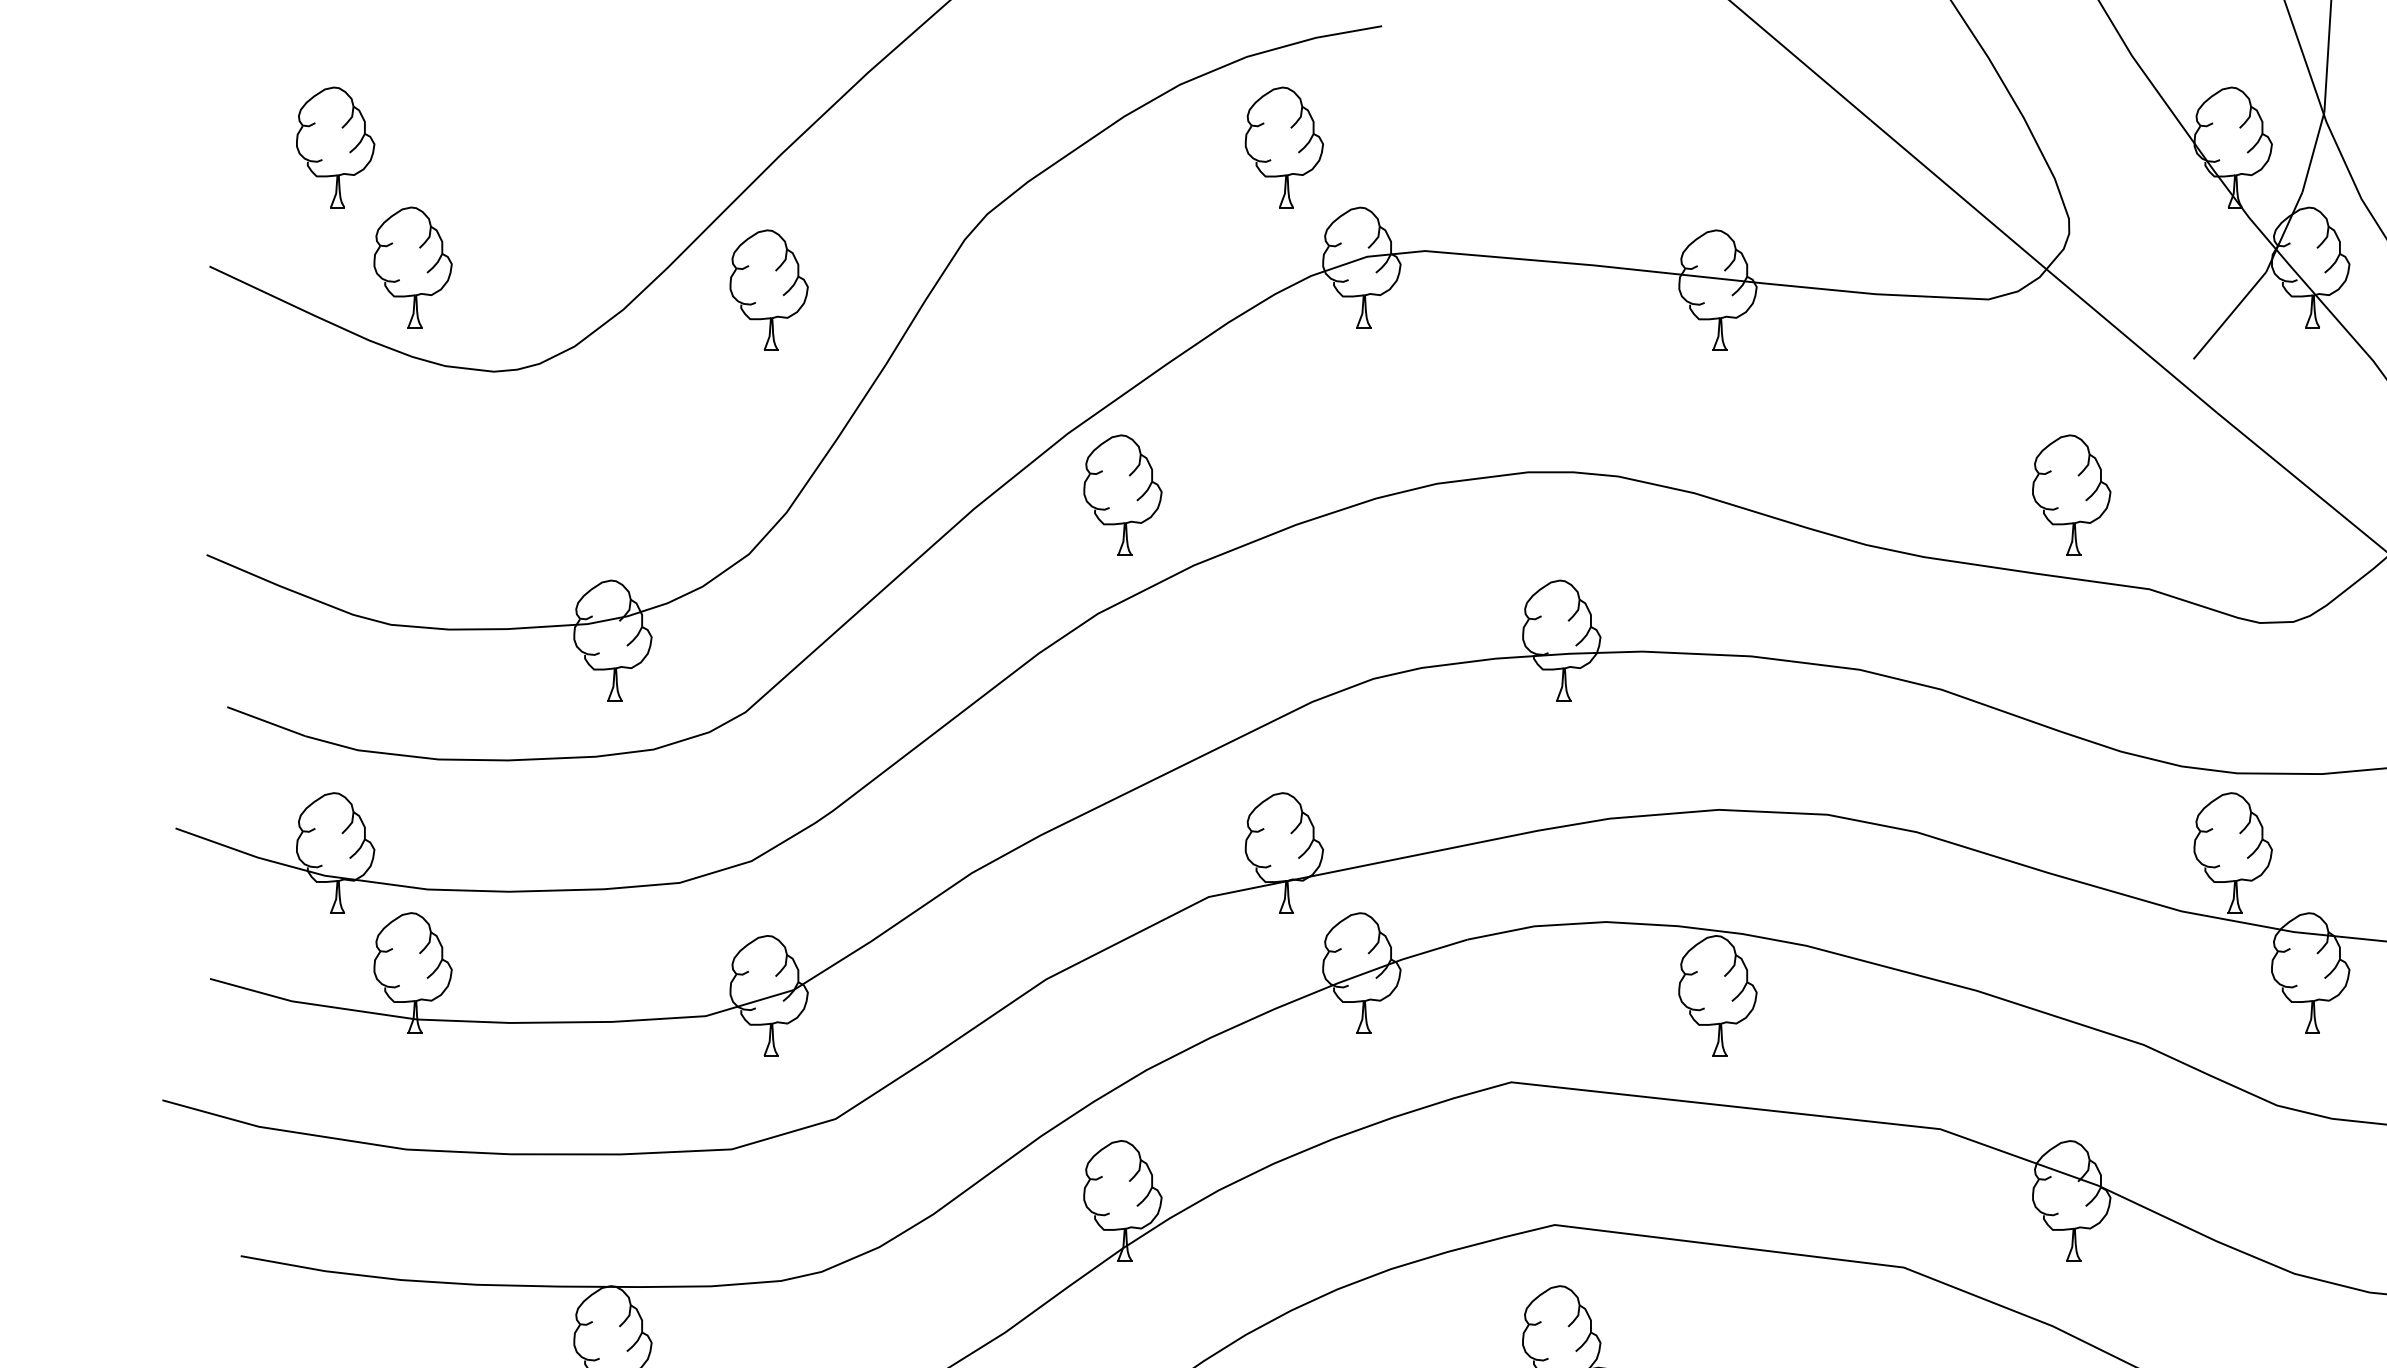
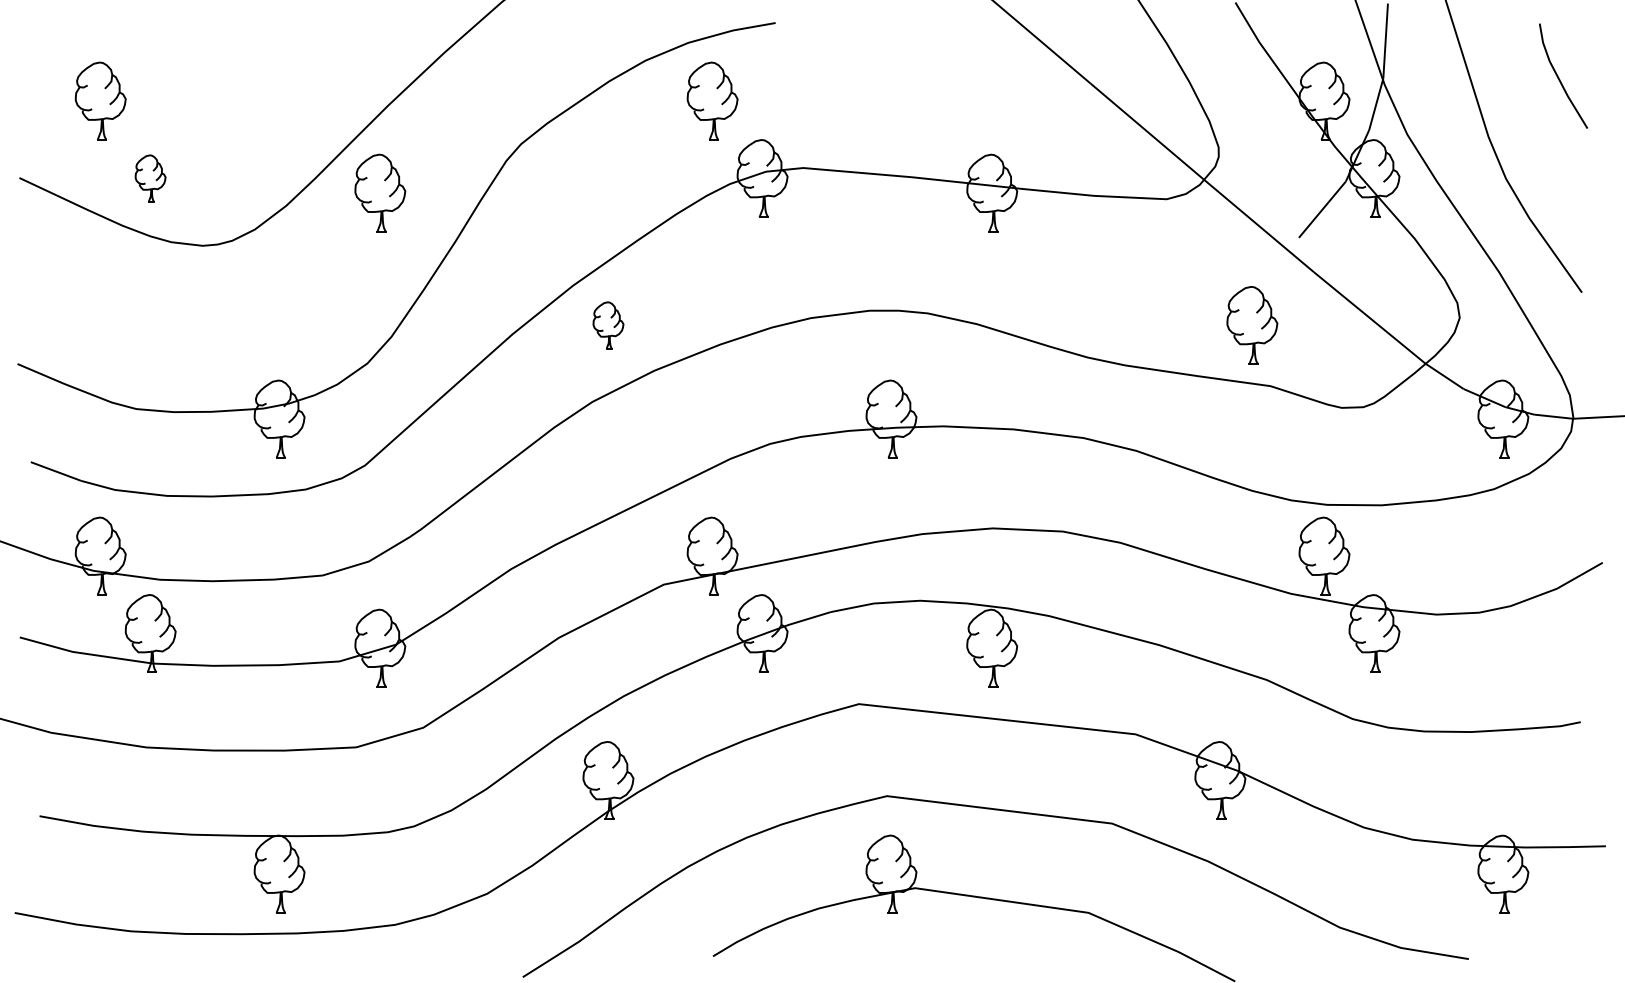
part: (412, 267) -> (150, 178), size x0.6
part: (1122, 495) -> (608, 325), size x0.6
part: (2071, 495) -> (1252, 325), moved

